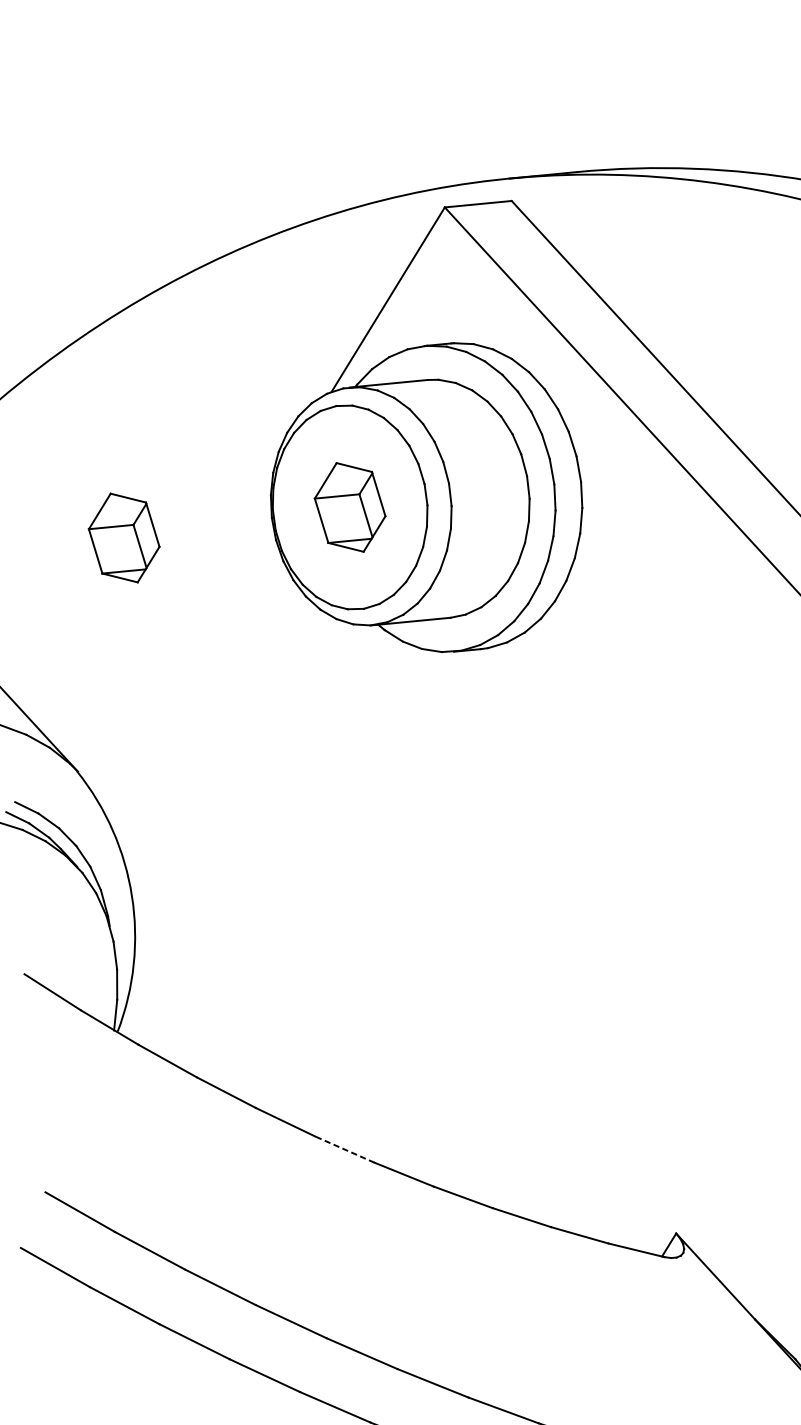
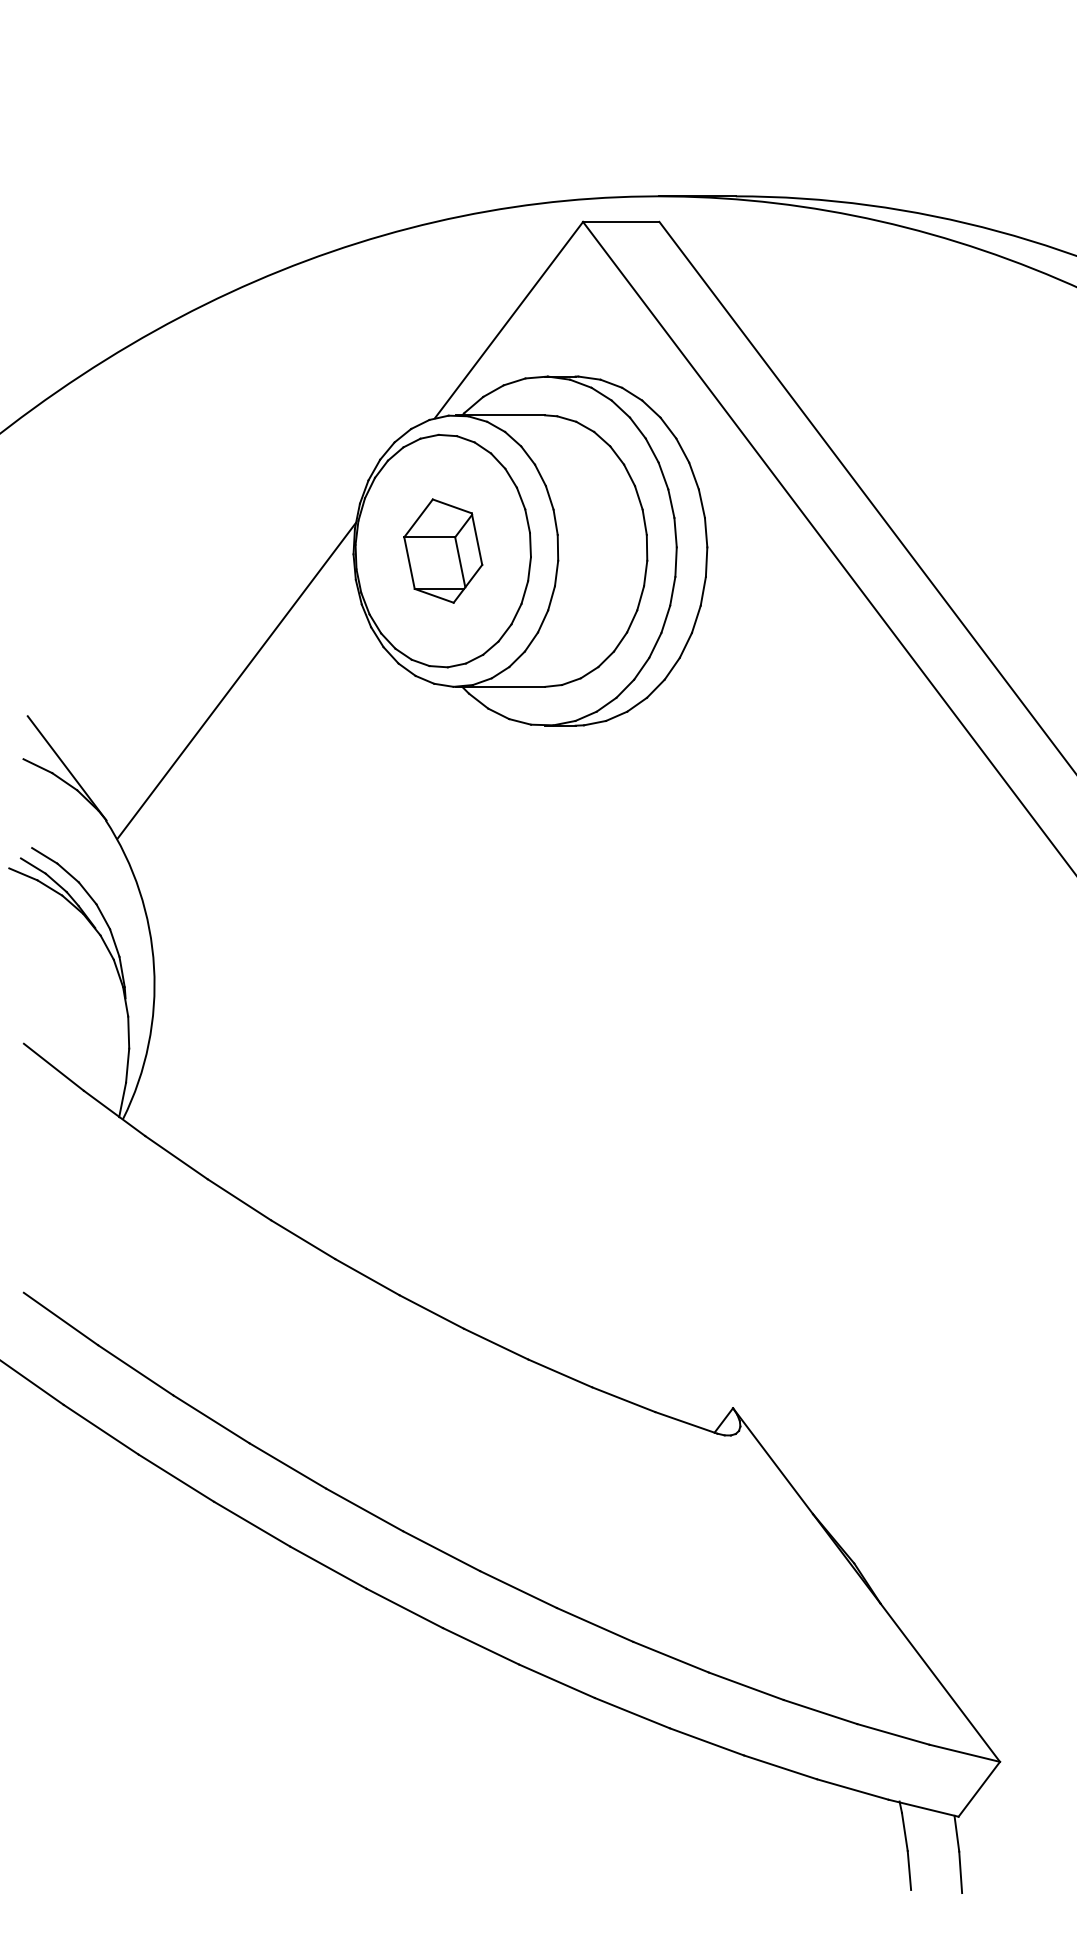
part: (124, 537) -> (184, 560), removed
line: (180, 638) -> (236, 680), added
line: (345, 1149) -> (367, 1277), dashed -> solid

